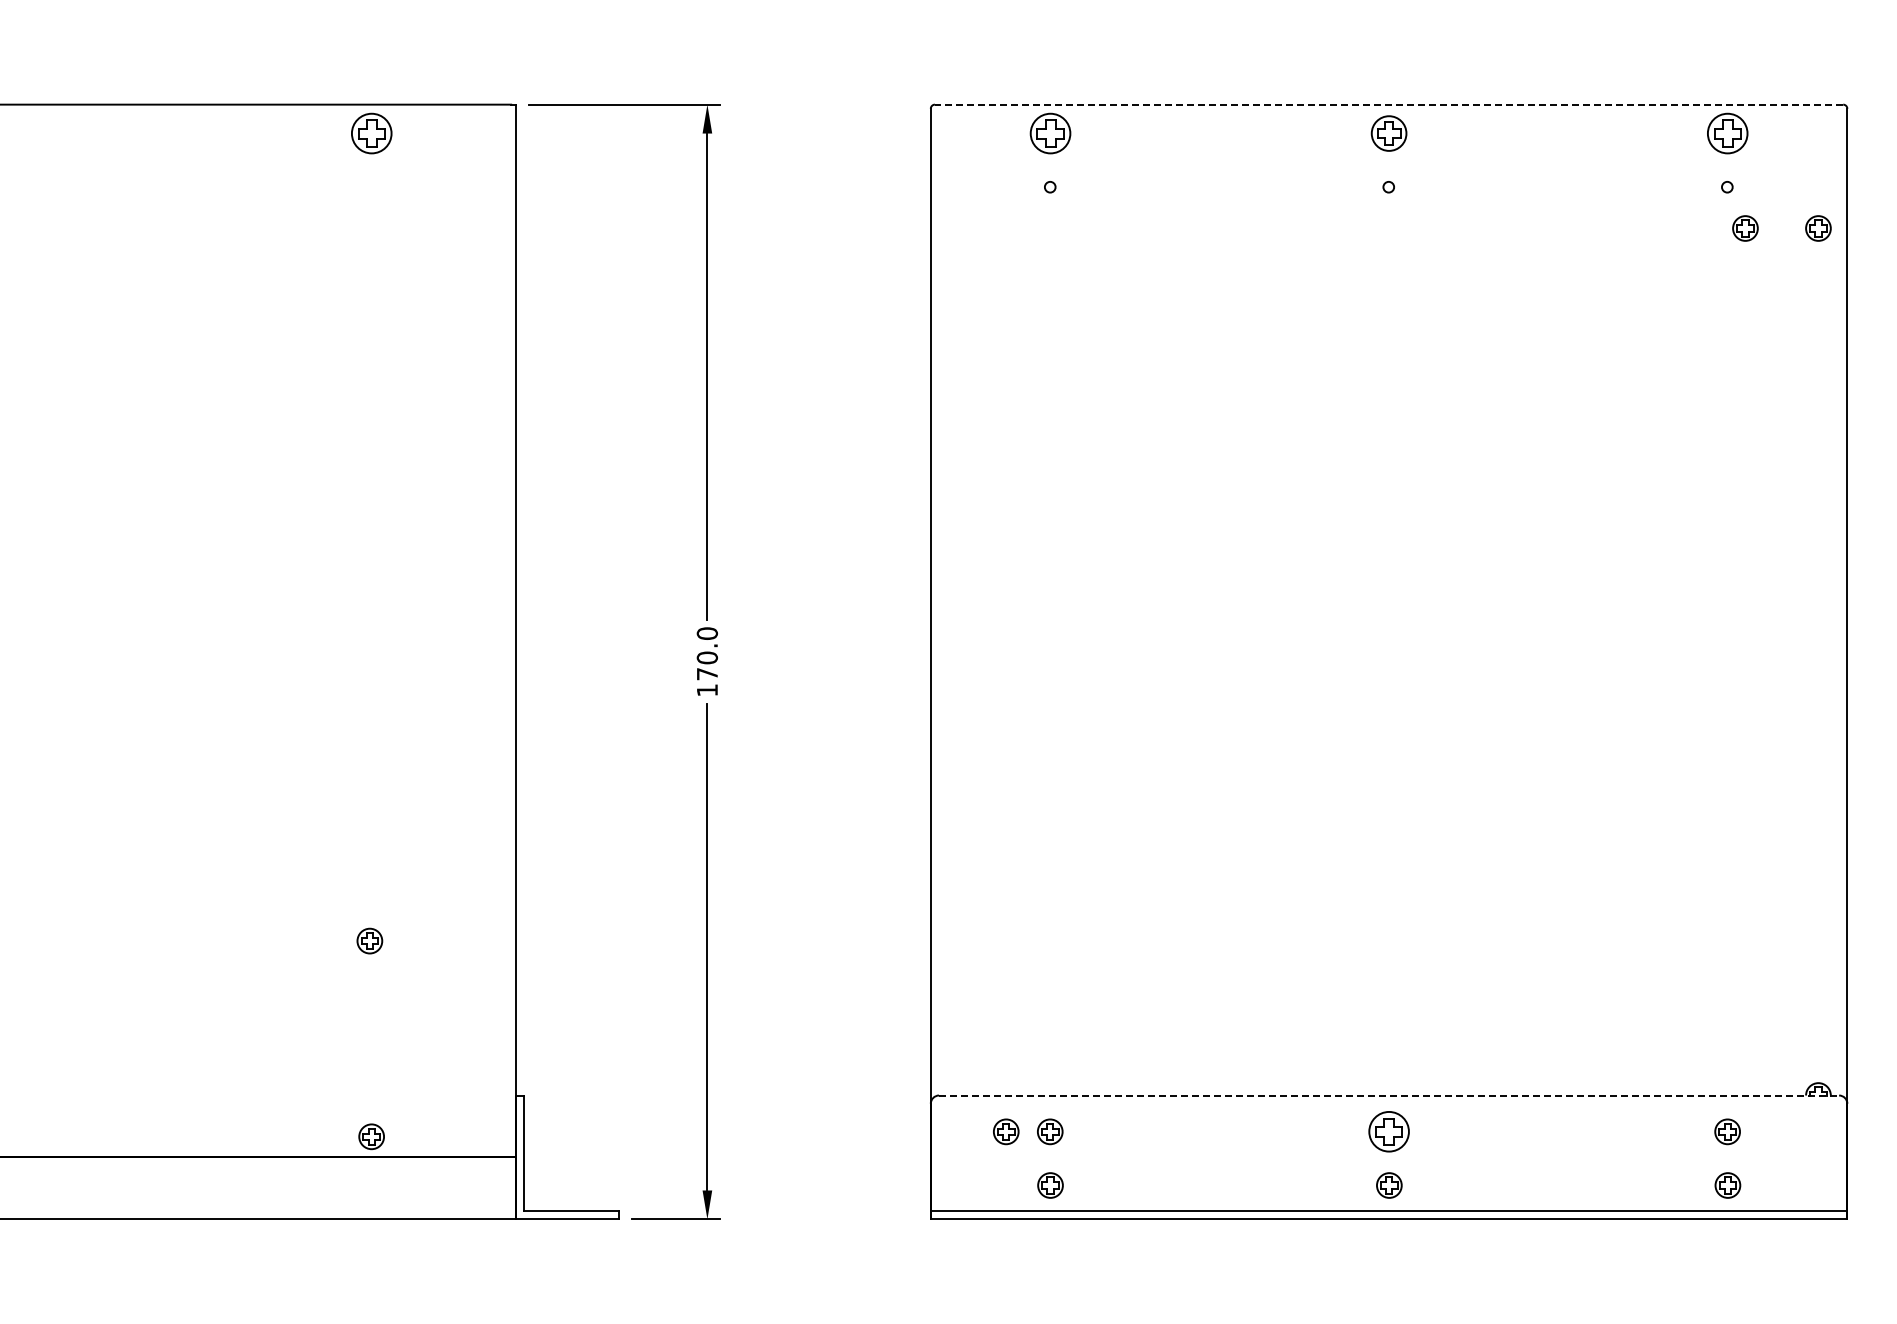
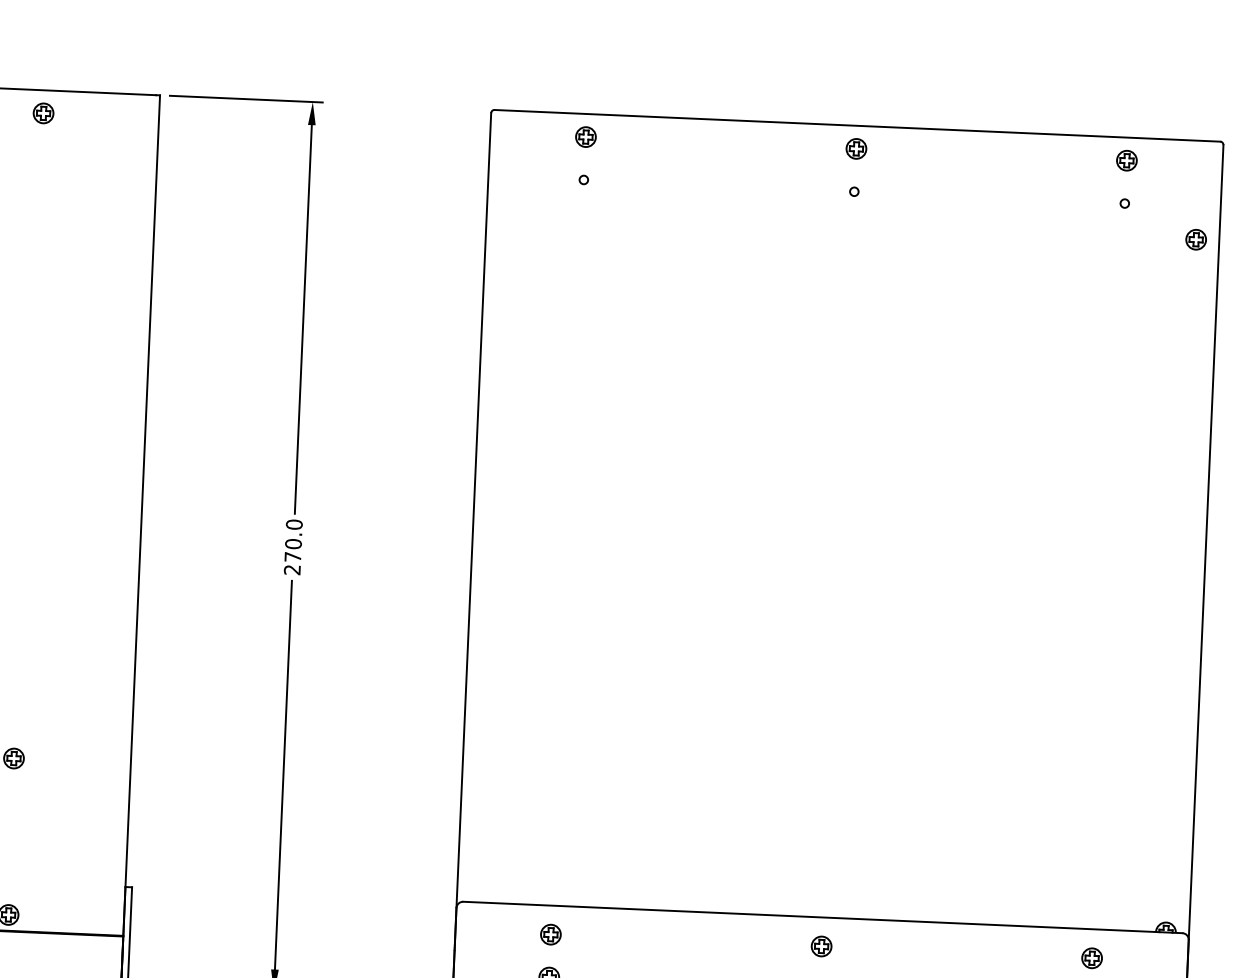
line: (1388, 104) -> (857, 125), dashed -> solid
part: (371, 133) -> (43, 113), size x0.62
part: (1050, 133) -> (585, 137), size x0.62
part: (1388, 133) -> (855, 148), size x0.71
part: (1727, 133) -> (1126, 160), size x0.62
part: (1745, 228) -> (1137, 237), removed
text: (706, 690) -> (291, 570), 170.0 -> 270.0
line: (1389, 1095) -> (823, 917), dashed -> solid
part: (1006, 1131) -> (515, 932), removed
part: (1388, 1131) -> (821, 946), size x0.62

